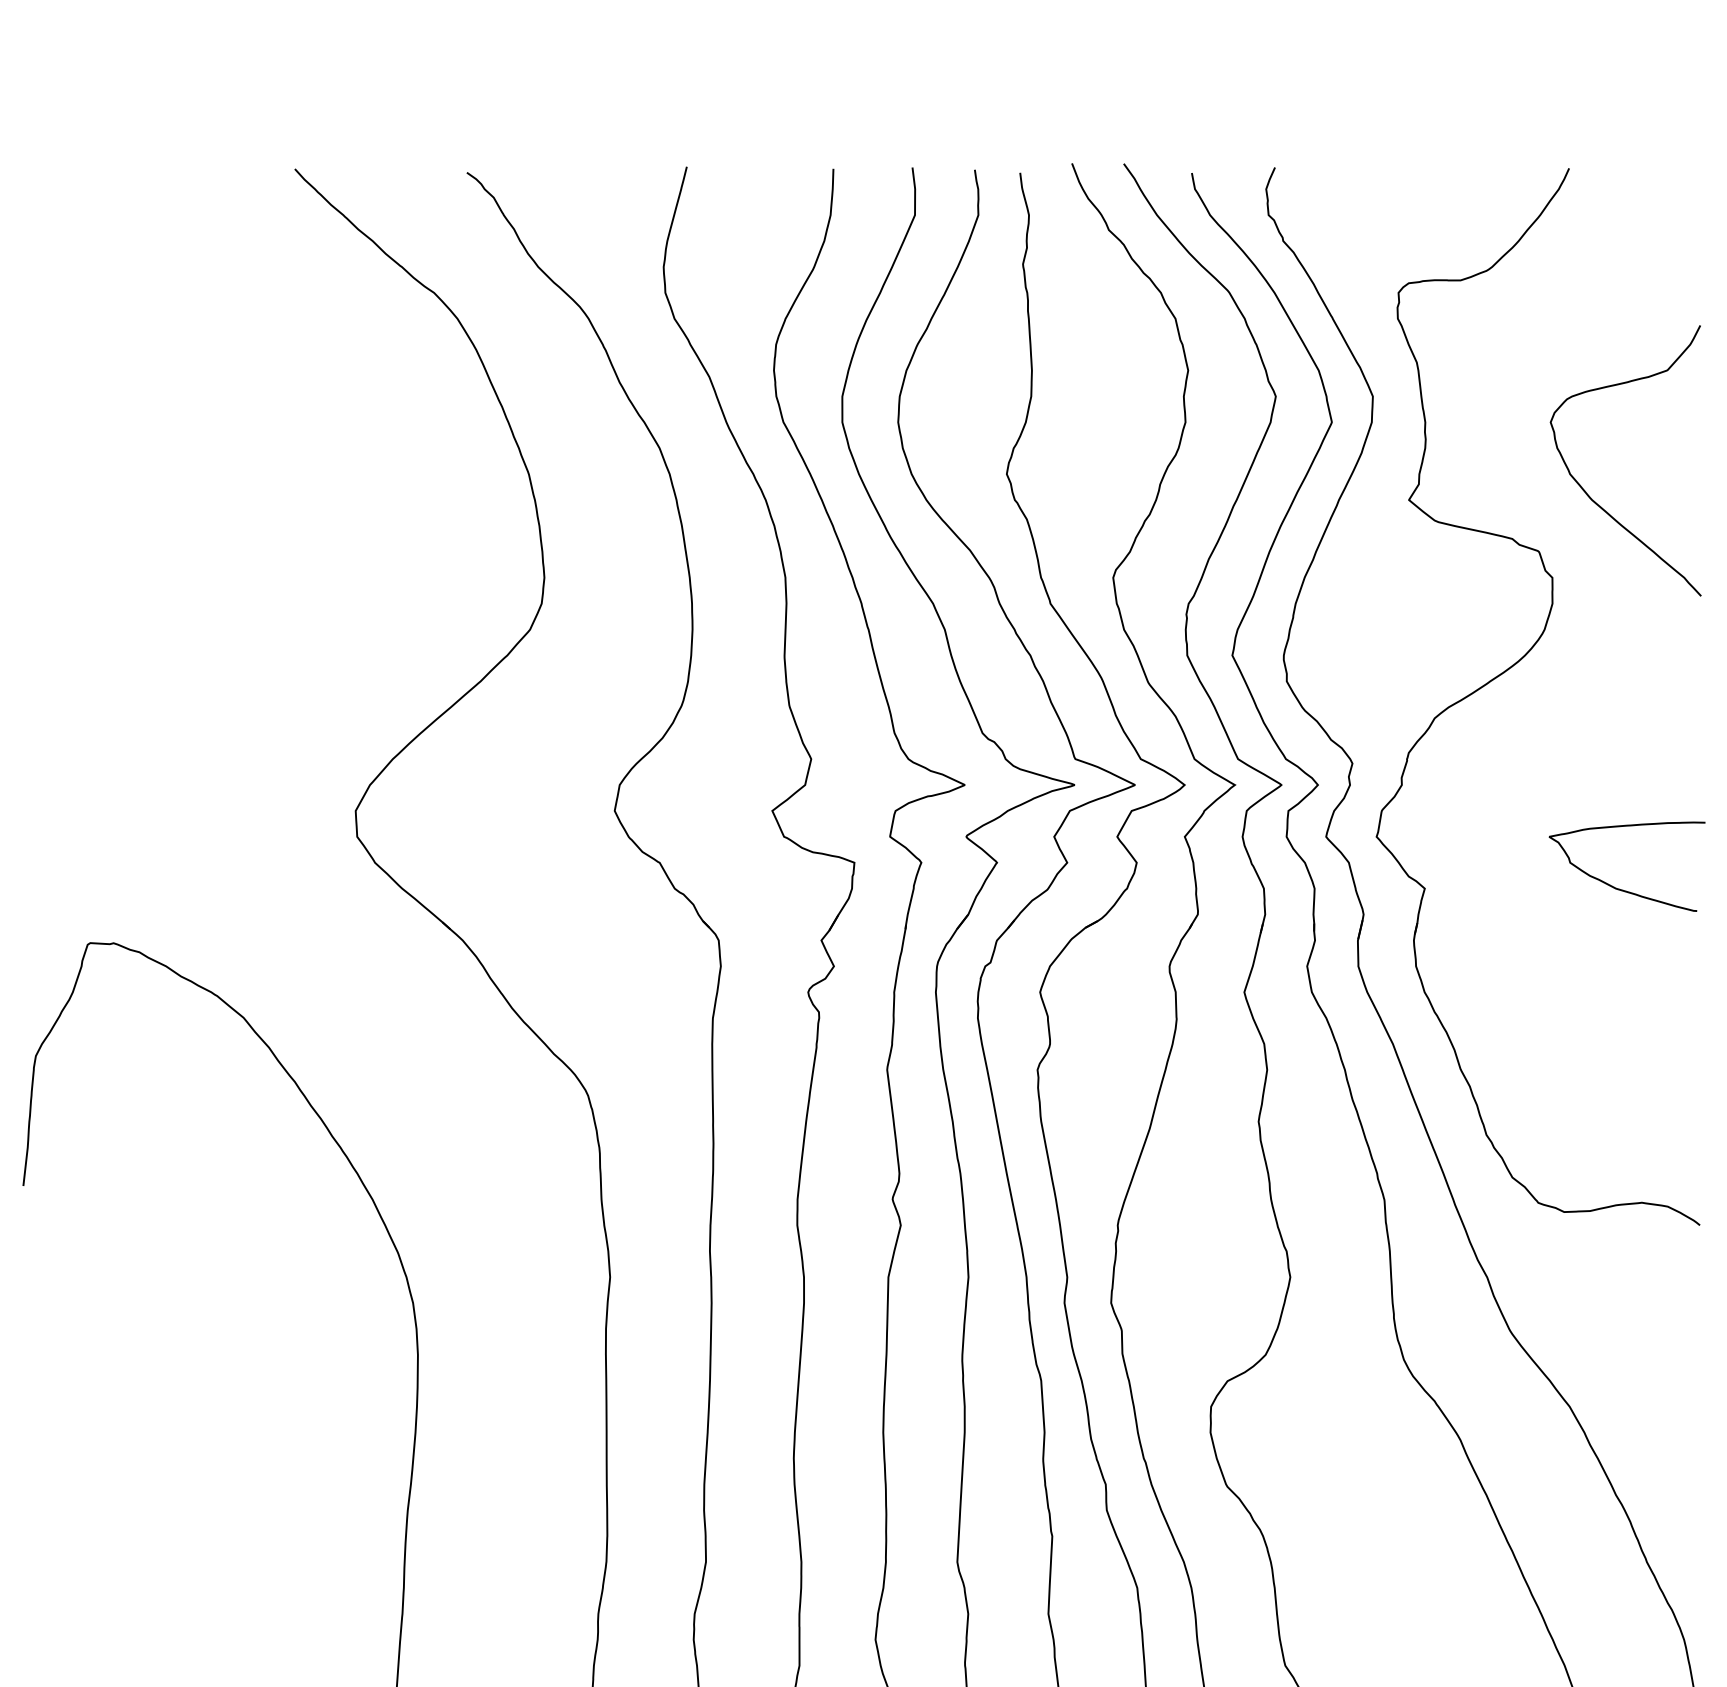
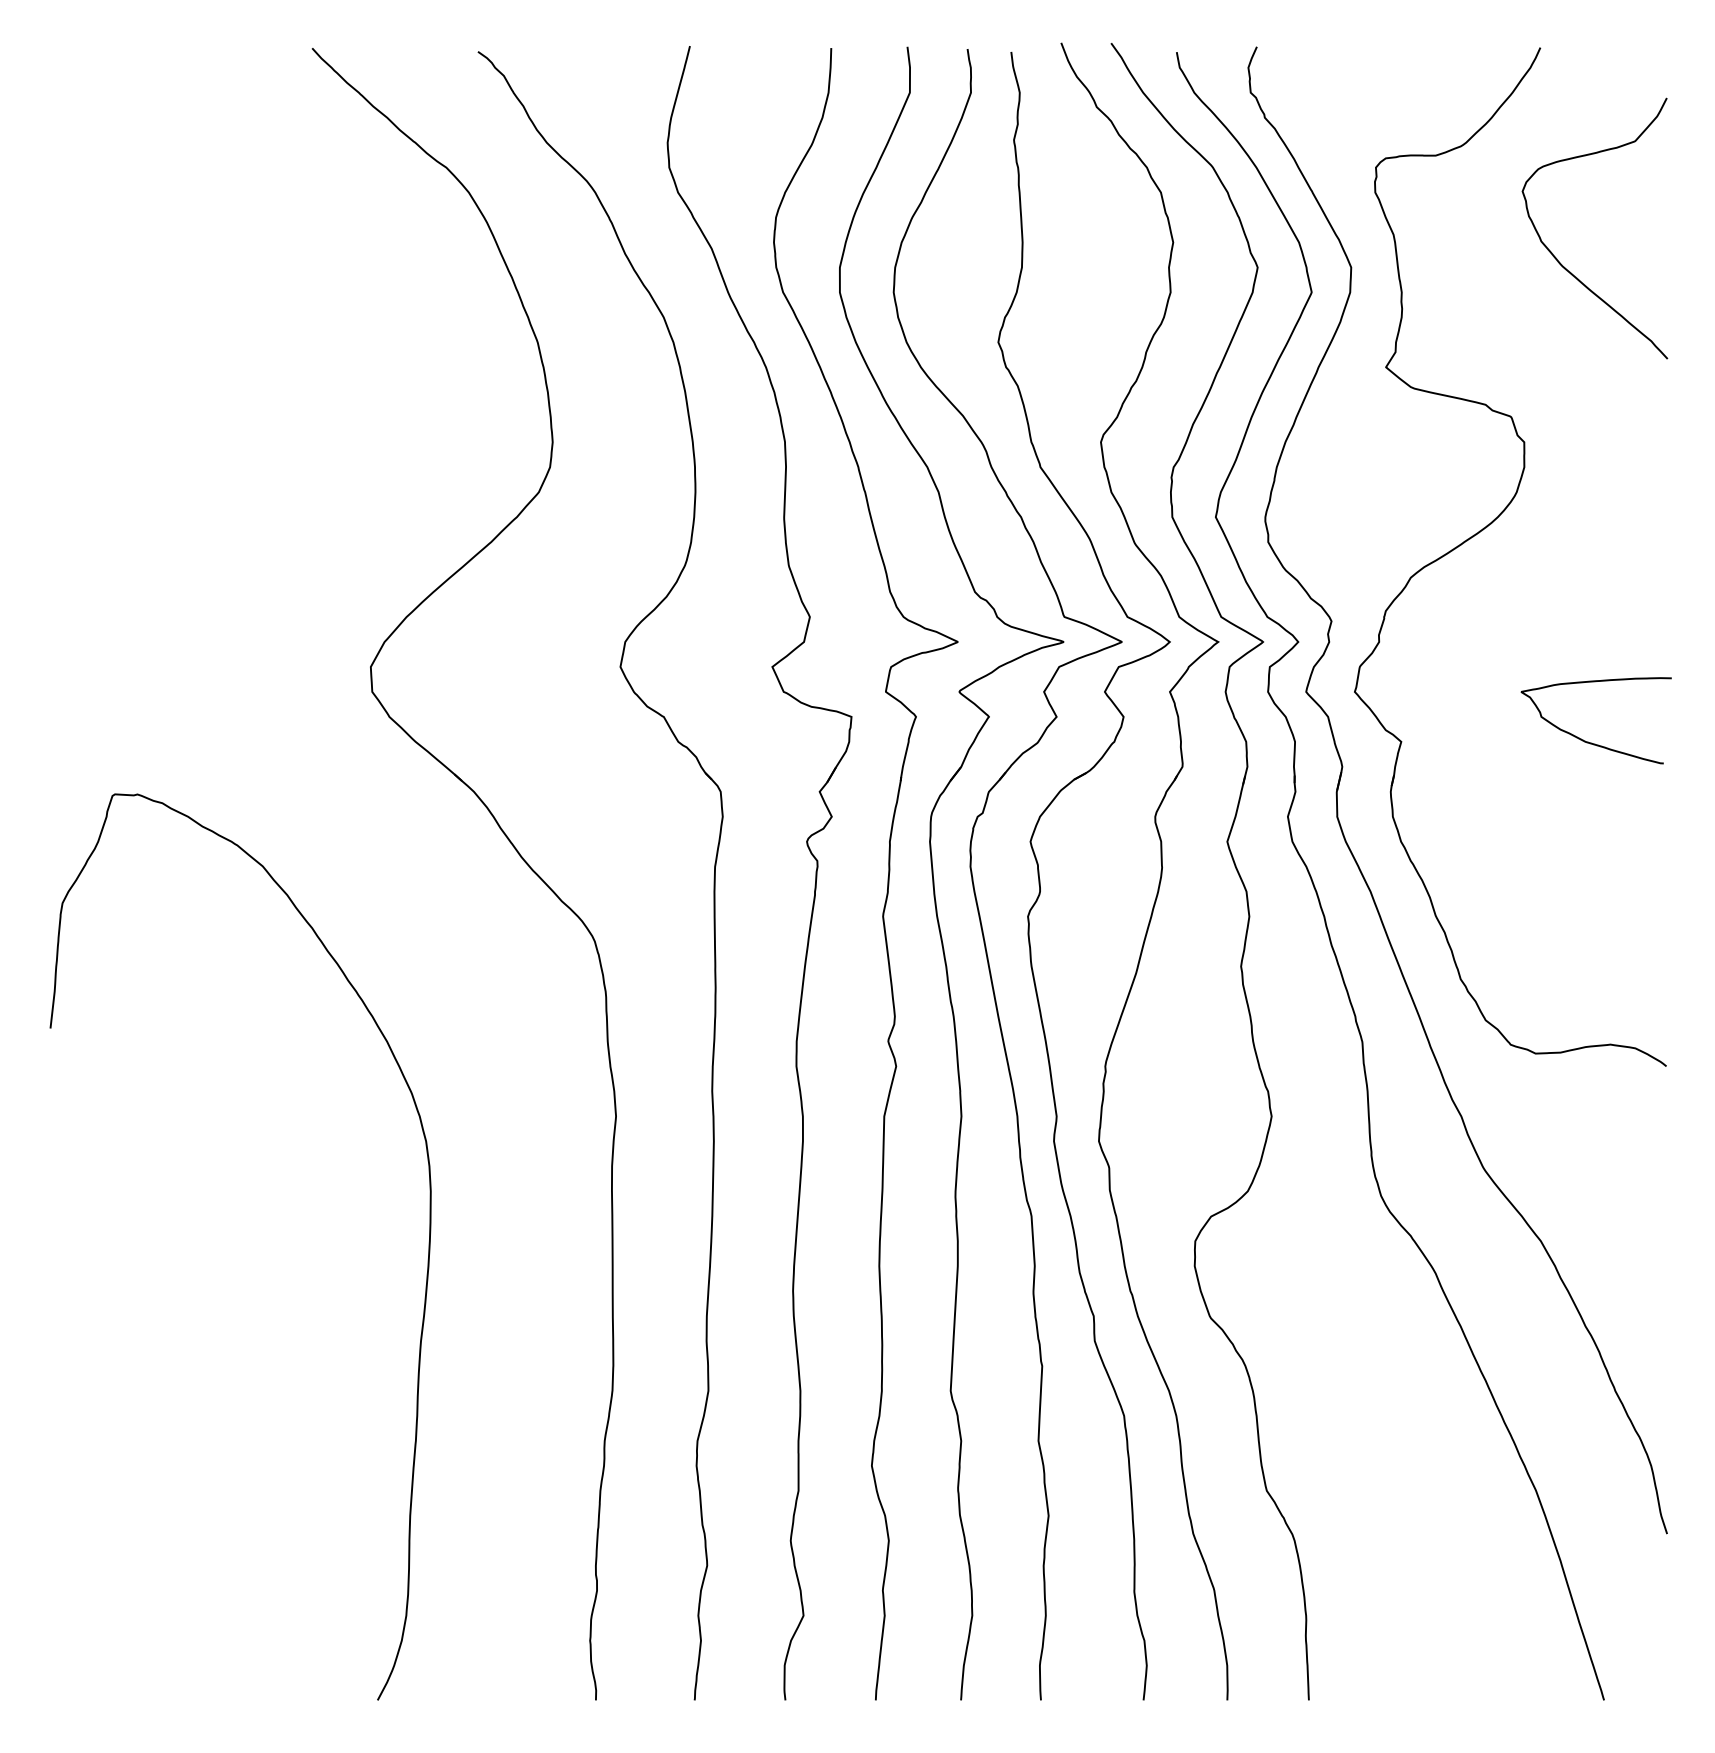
curve: (1586, 491) -> (1557, 258), moved

